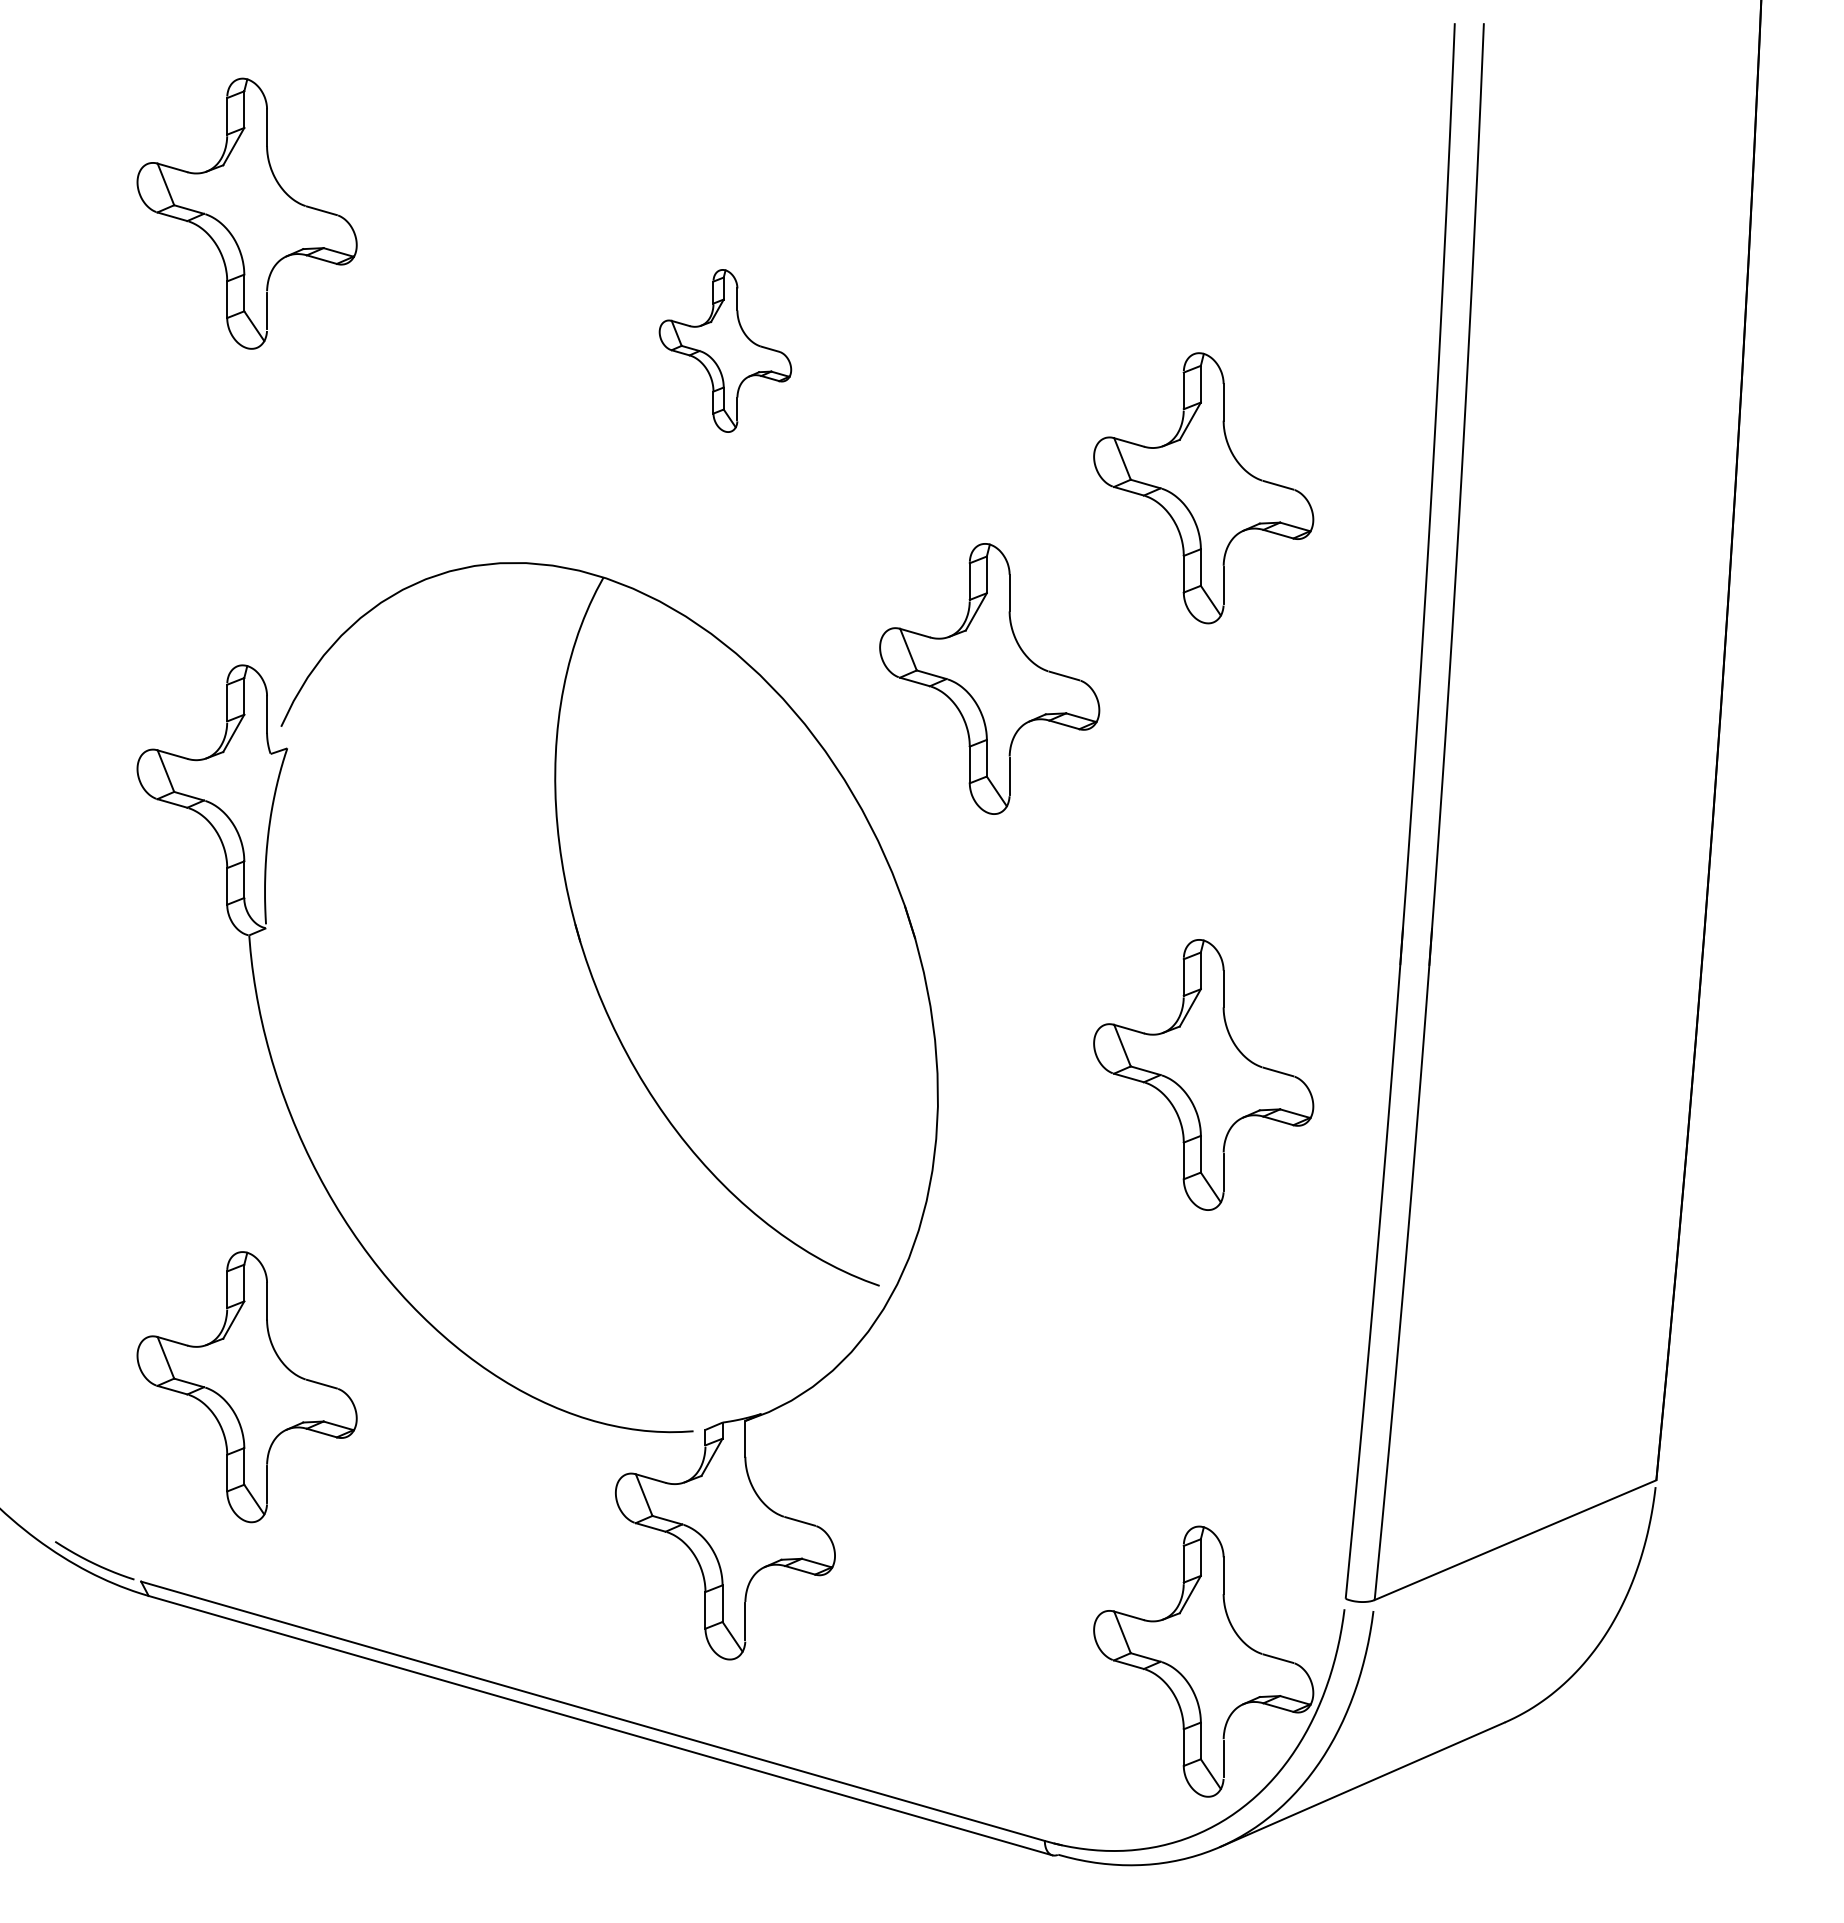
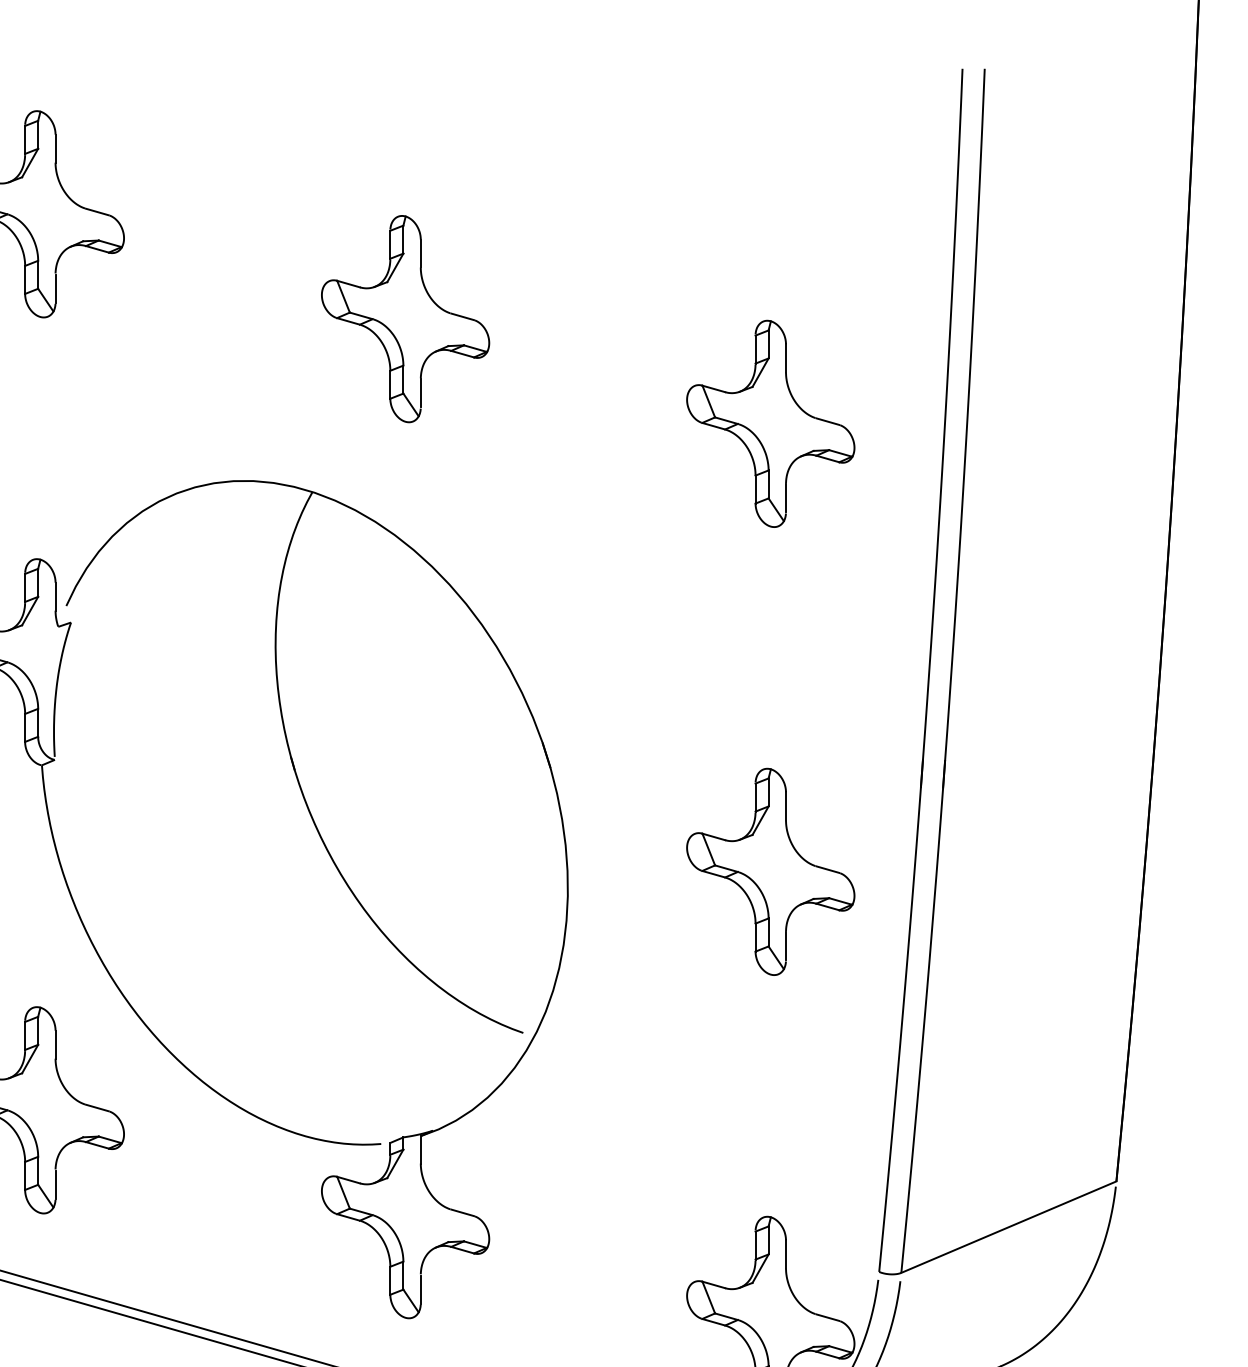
part: (725, 350) -> (405, 318), size x1.67
part: (989, 678) -> (607, 569), removed

